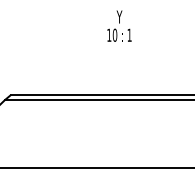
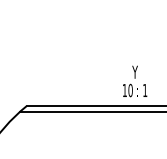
text: (119, 25) -> (135, 80), moved

